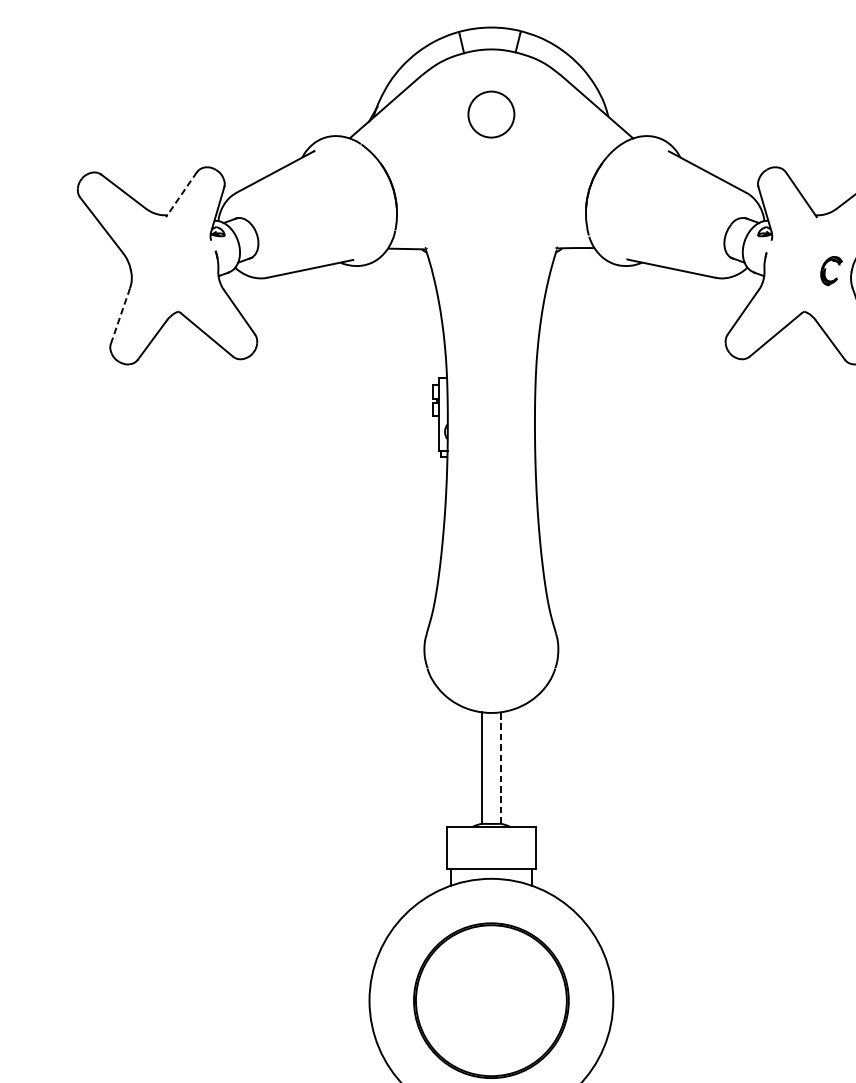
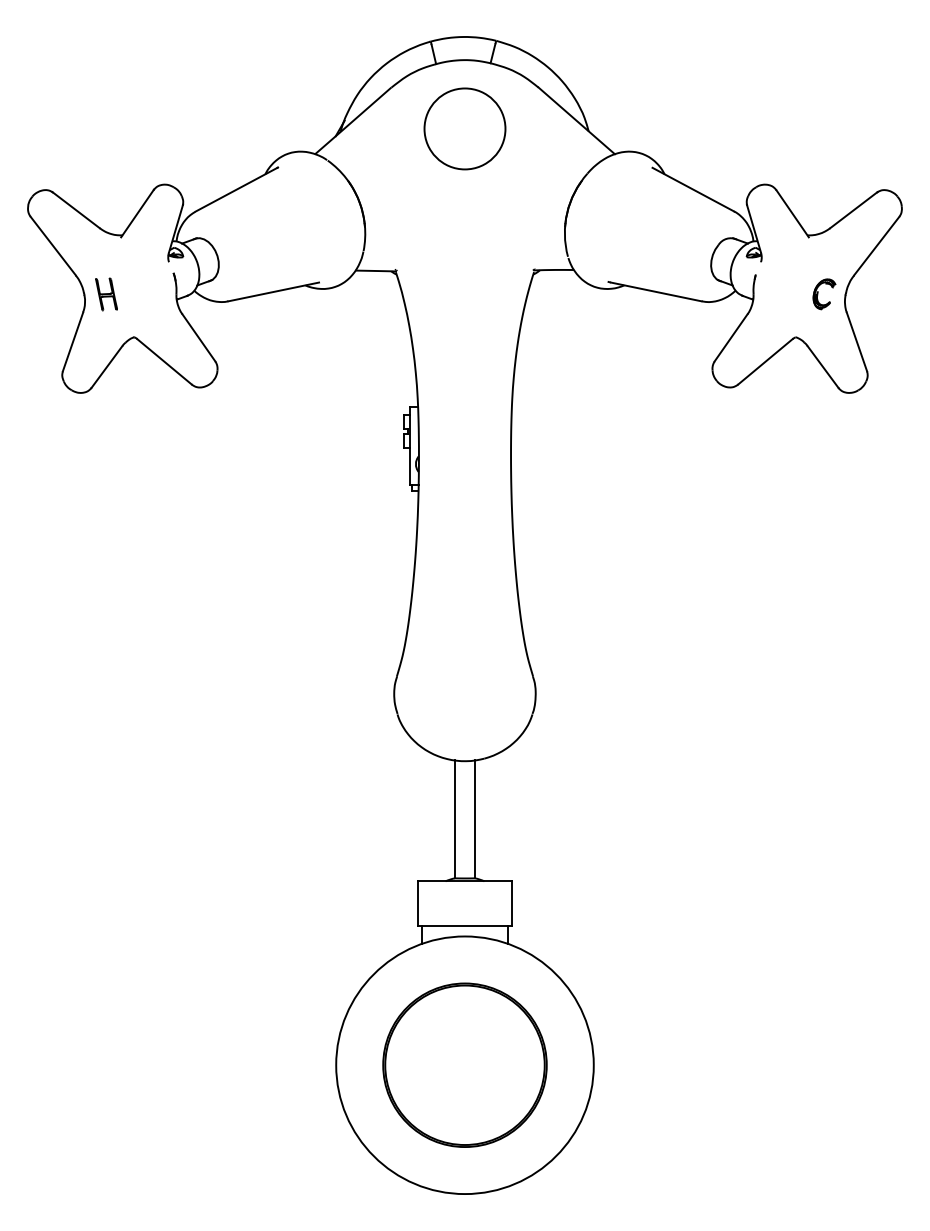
circle: (490, 114) -> (464, 128), size x1.67
line: (181, 194) -> (137, 213), dashed -> solid
part: (152, 271) -> (106, 294), added
line: (119, 316) -> (72, 342), dashed -> solid
line: (501, 768) -> (475, 819), dashed -> solid

